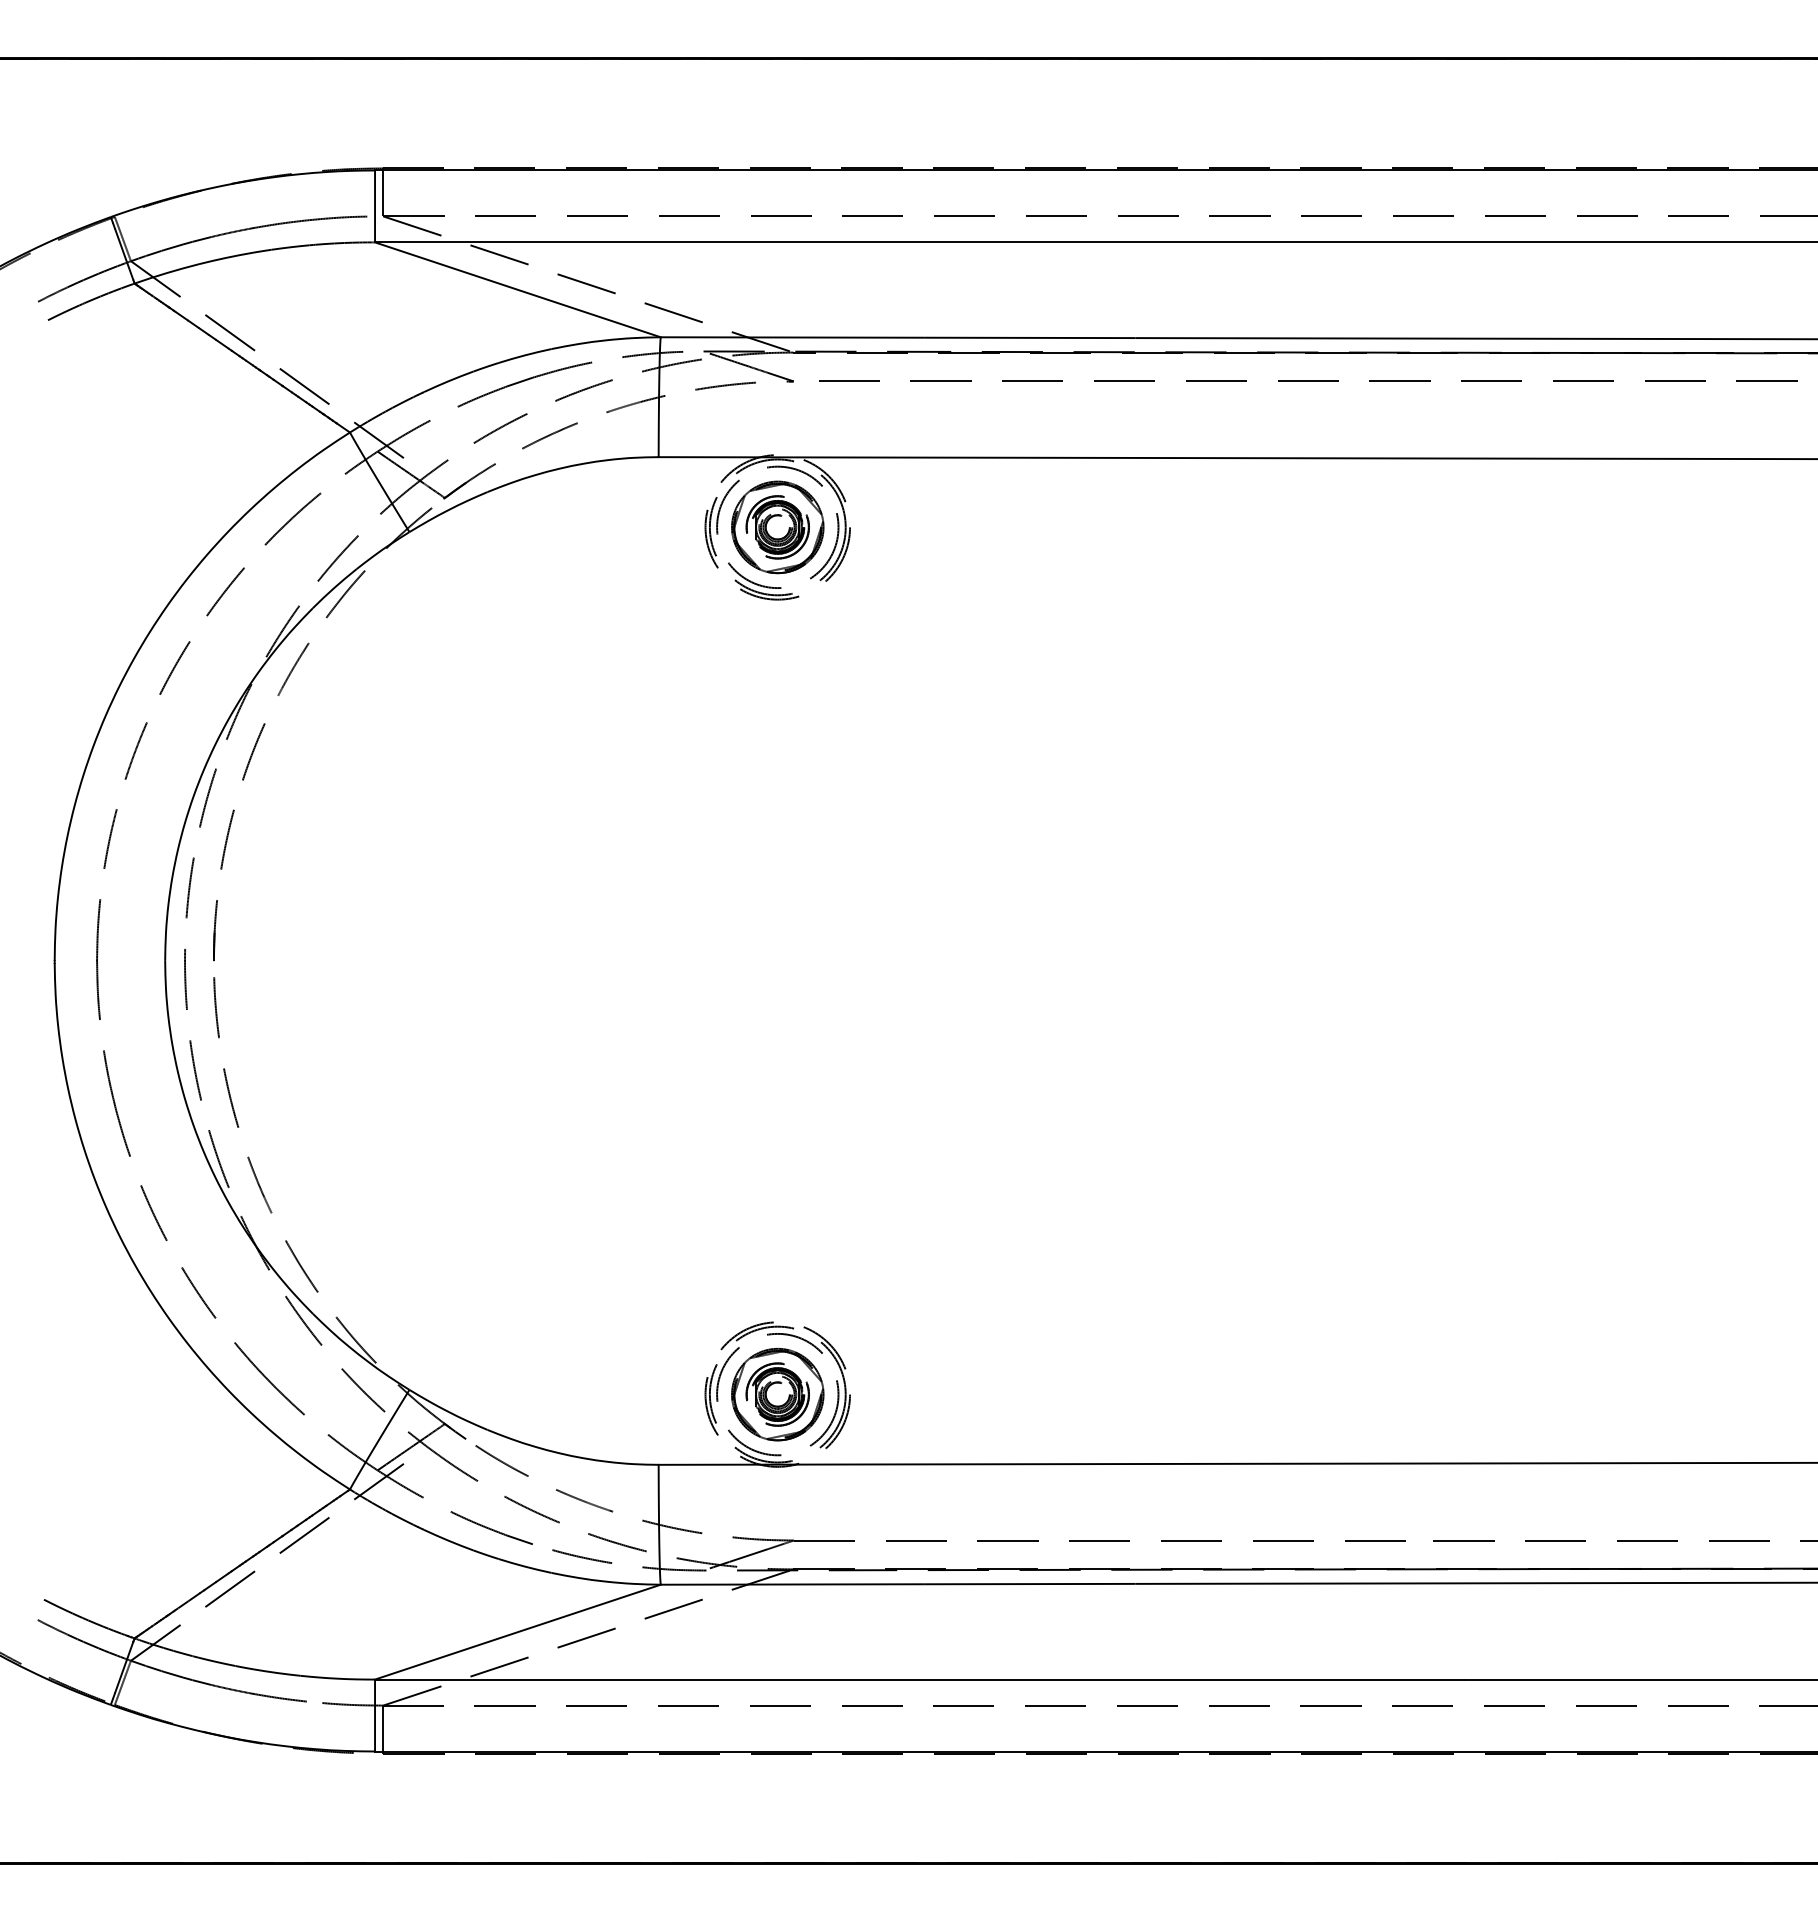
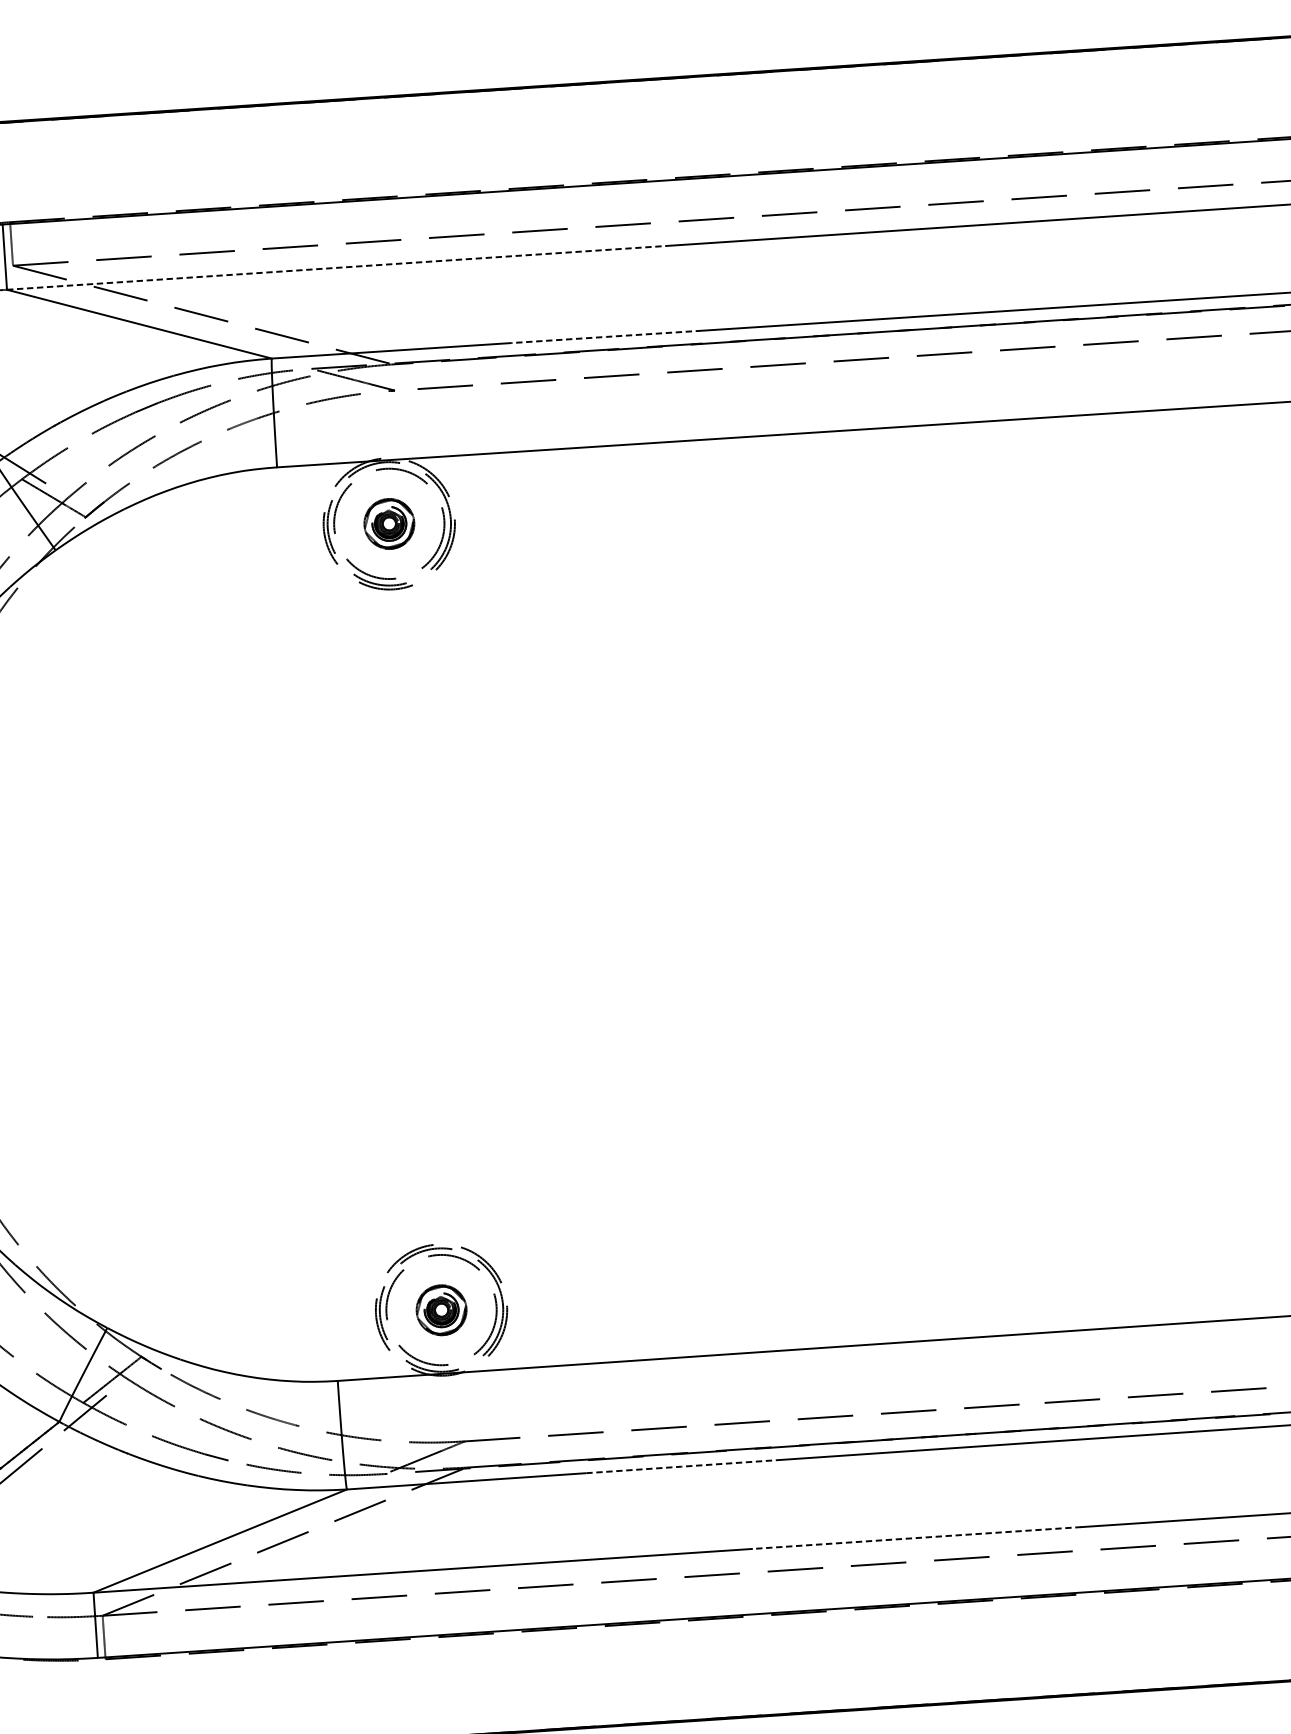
line: (738, 242) -> (336, 267), solid -> dashed
line: (1030, 337) -> (606, 336), solid -> dashed
part: (777, 527) -> (389, 523), size x0.6
part: (777, 1394) -> (441, 1310), size x0.6
line: (1030, 1584) -> (682, 1467), solid -> dashed
line: (1282, 1679) -> (916, 1537), solid -> dashed

